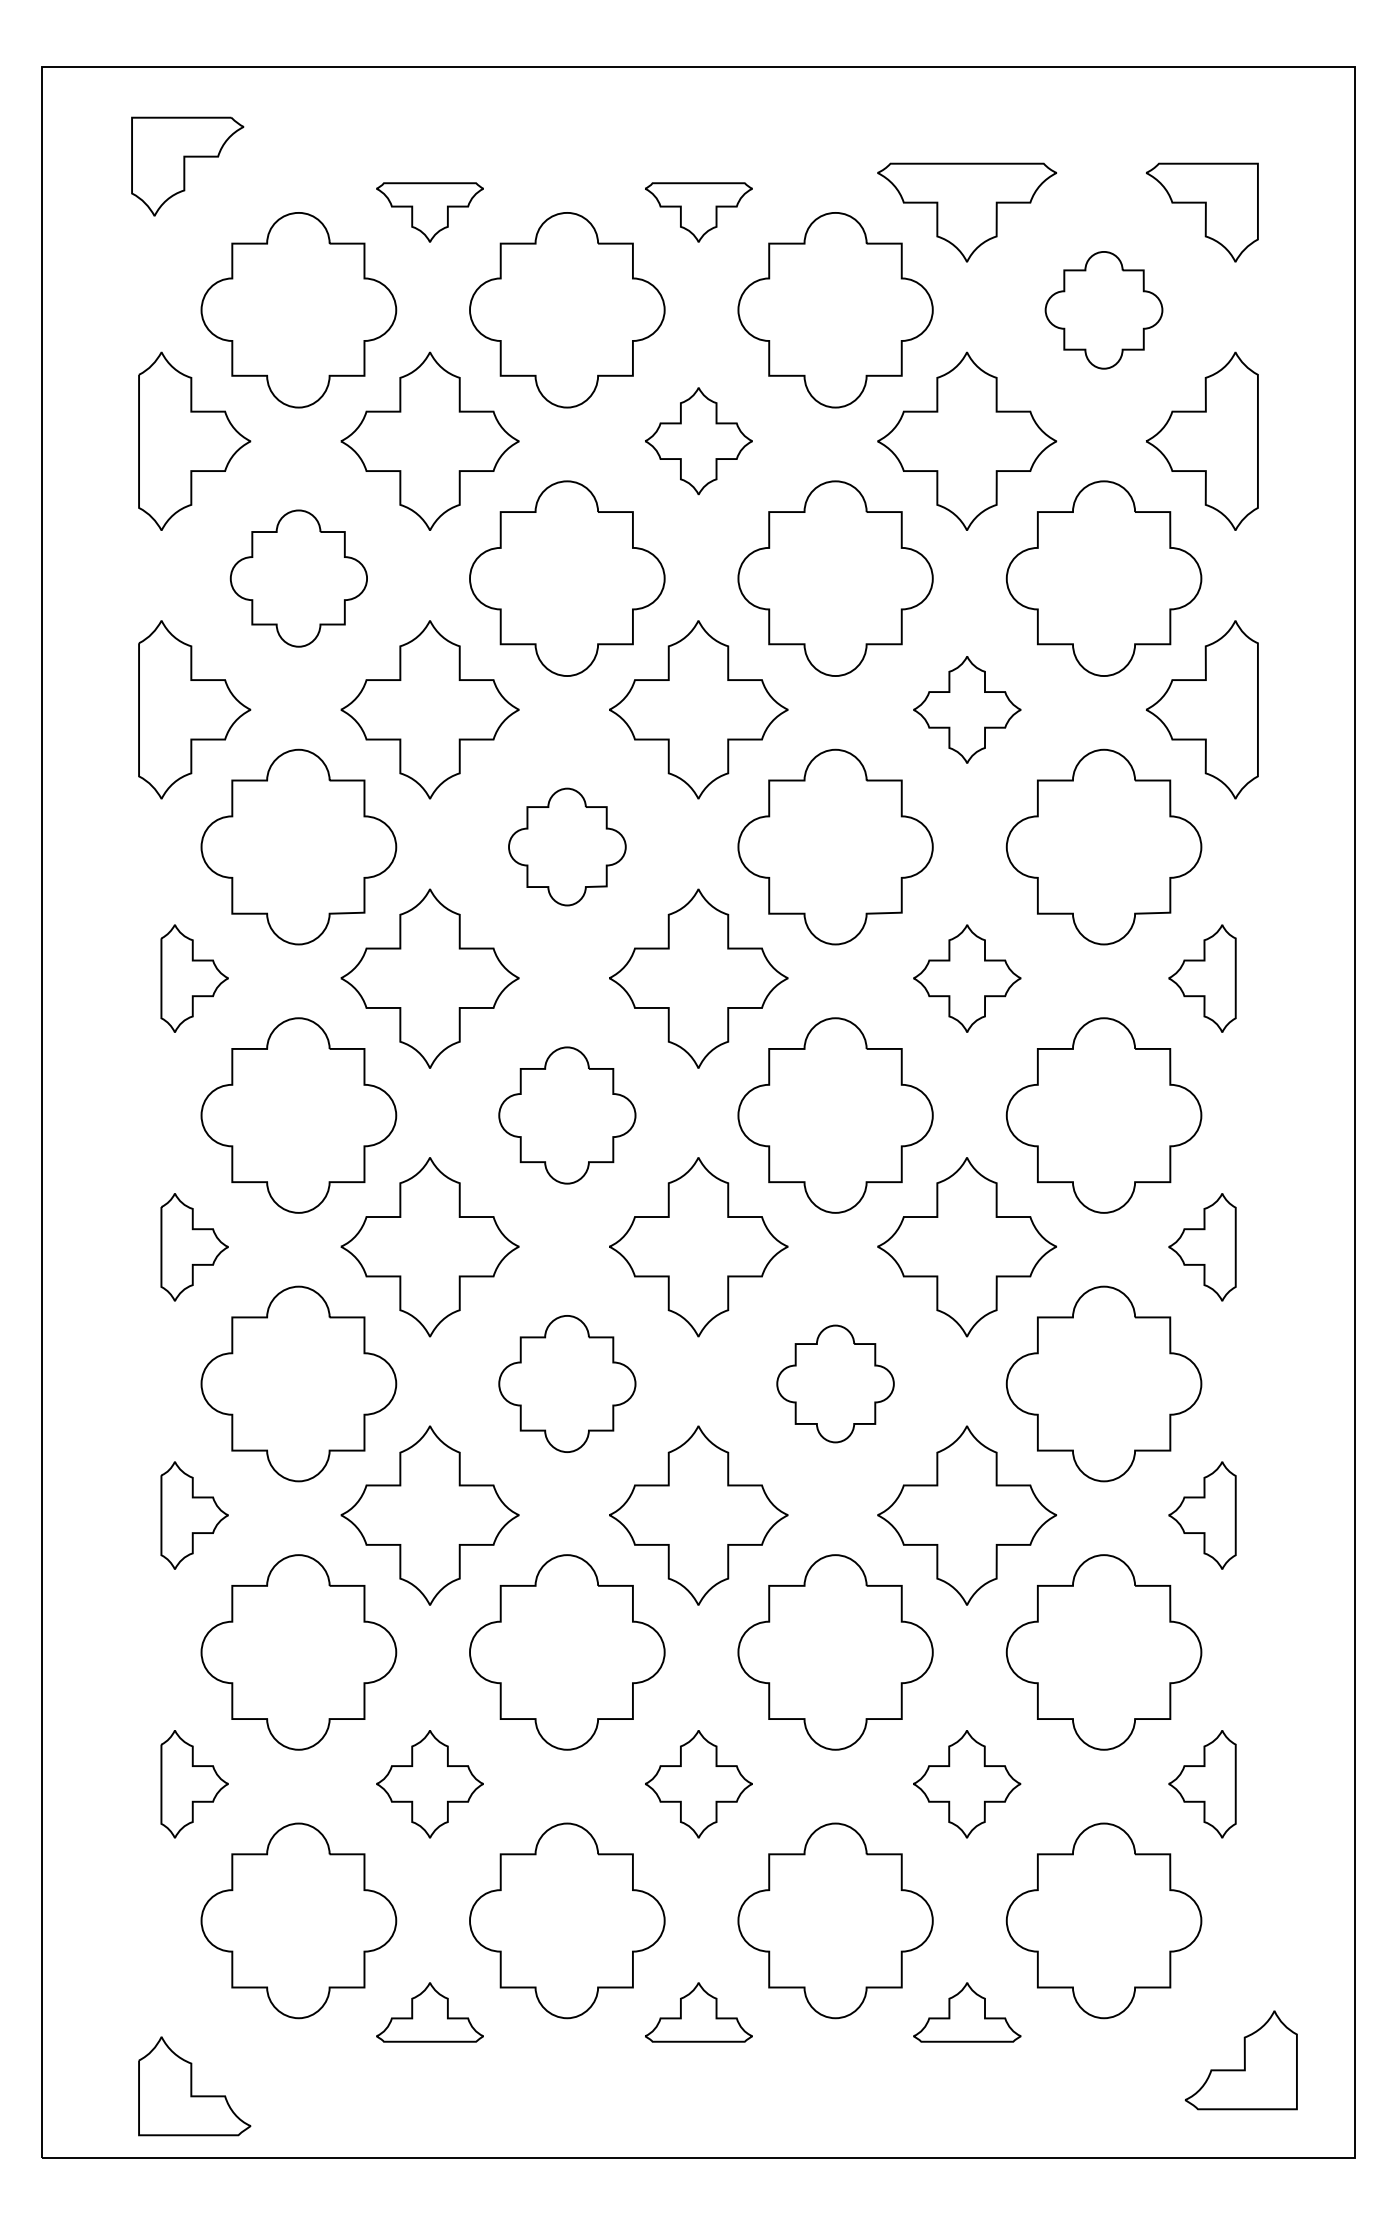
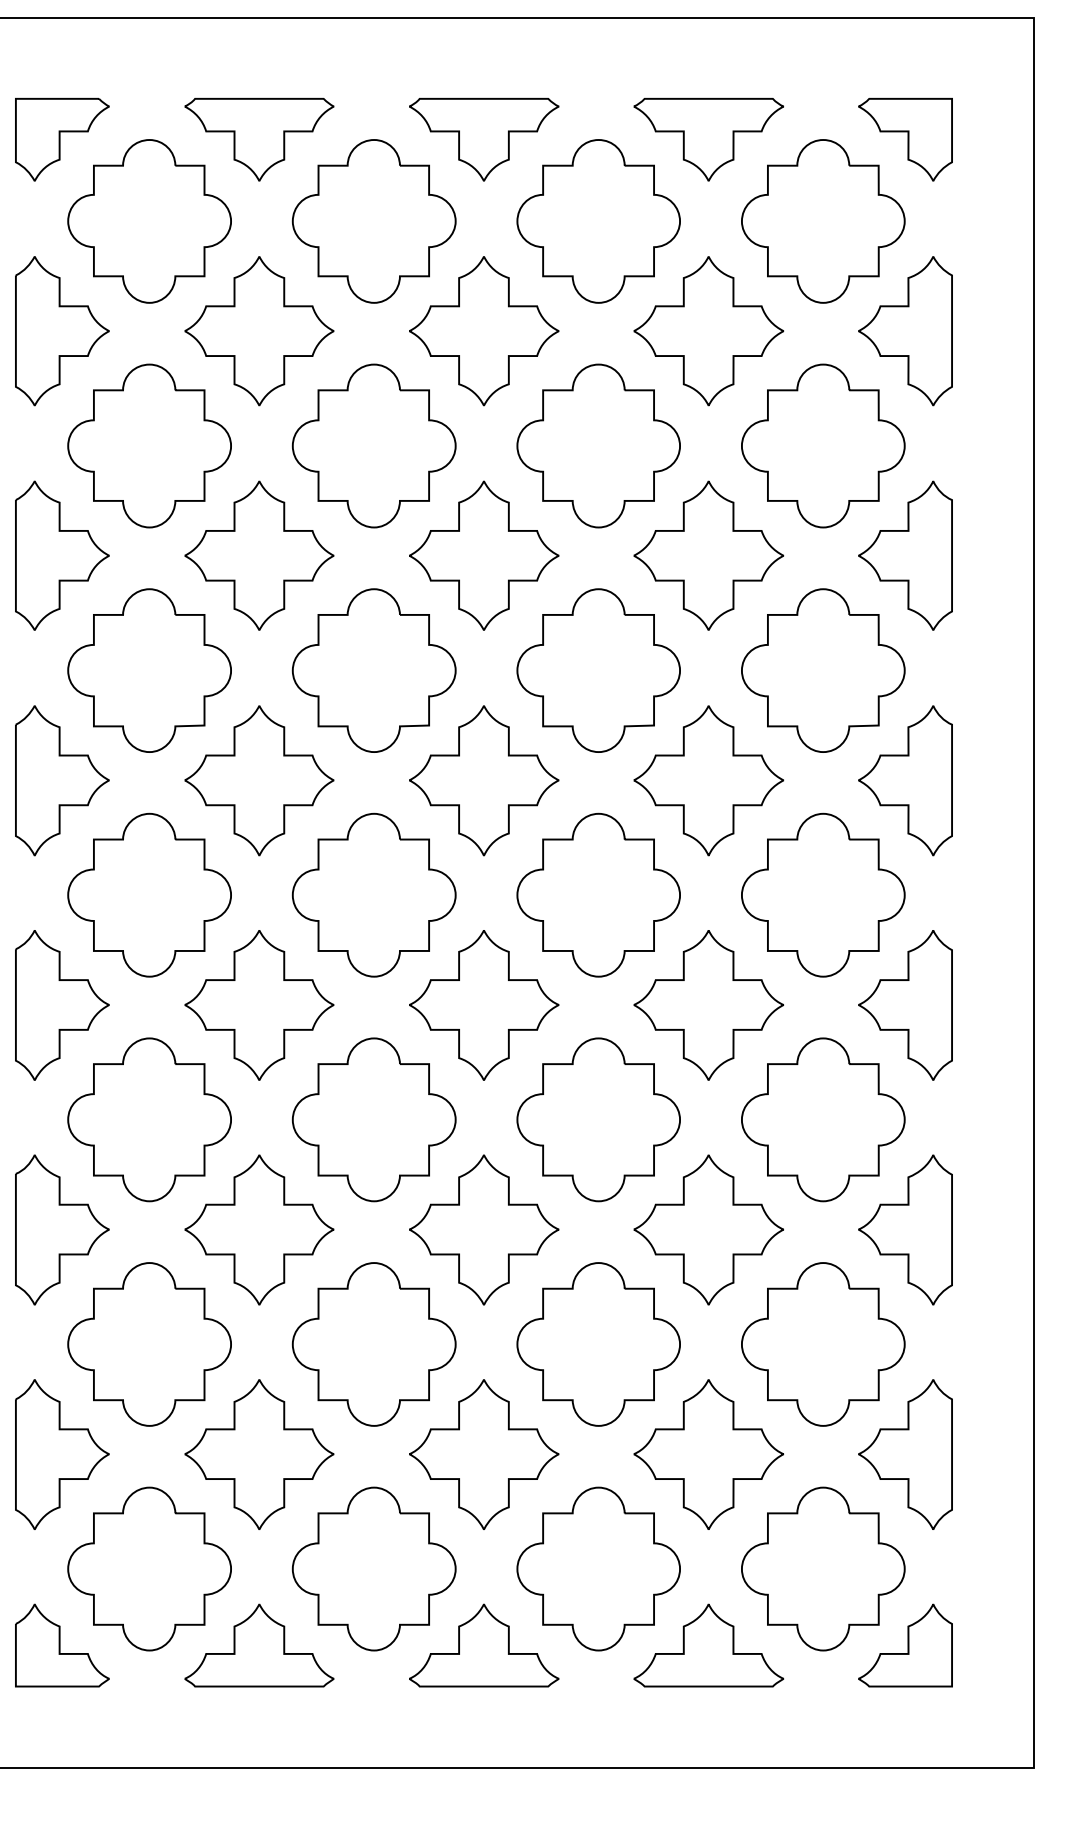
part: (187, 166) -> (62, 139), moved
part: (429, 212) -> (258, 139), size x1.67
part: (698, 212) -> (483, 139), size x1.67
part: (1103, 310) -> (822, 221), size x1.67
part: (698, 440) -> (483, 330), size x1.67
part: (298, 578) -> (149, 445), size x1.43
part: (967, 709) -> (709, 555), size x1.67
part: (567, 846) -> (374, 670), size x1.67
part: (194, 978) -> (62, 780), size x1.67
part: (967, 978) -> (709, 780), size x1.67
part: (1202, 978) -> (905, 780), size x1.67
part: (567, 1115) -> (374, 895), size x1.43
part: (194, 1247) -> (62, 1005), size x1.67
part: (1202, 1247) -> (905, 1005), size x1.67
part: (567, 1383) -> (374, 1119), size x1.43
part: (835, 1383) -> (598, 1119), size x1.67
part: (194, 1515) -> (62, 1229), size x1.67
part: (1202, 1515) -> (905, 1229), size x1.67
part: (194, 1784) -> (62, 1454), size x1.67
part: (429, 1784) -> (258, 1454), size x1.67
part: (698, 1784) -> (483, 1454), size x1.67
part: (966, 1784) -> (708, 1454), size x1.67
part: (1202, 1784) -> (905, 1454), size x1.67
part: (429, 2012) -> (258, 1645), size x1.67
part: (698, 2012) -> (483, 1645), size x1.67
part: (967, 2012) -> (709, 1645), size x1.67
part: (1240, 2060) -> (904, 1645), moved
part: (194, 2086) -> (62, 1645), moved

